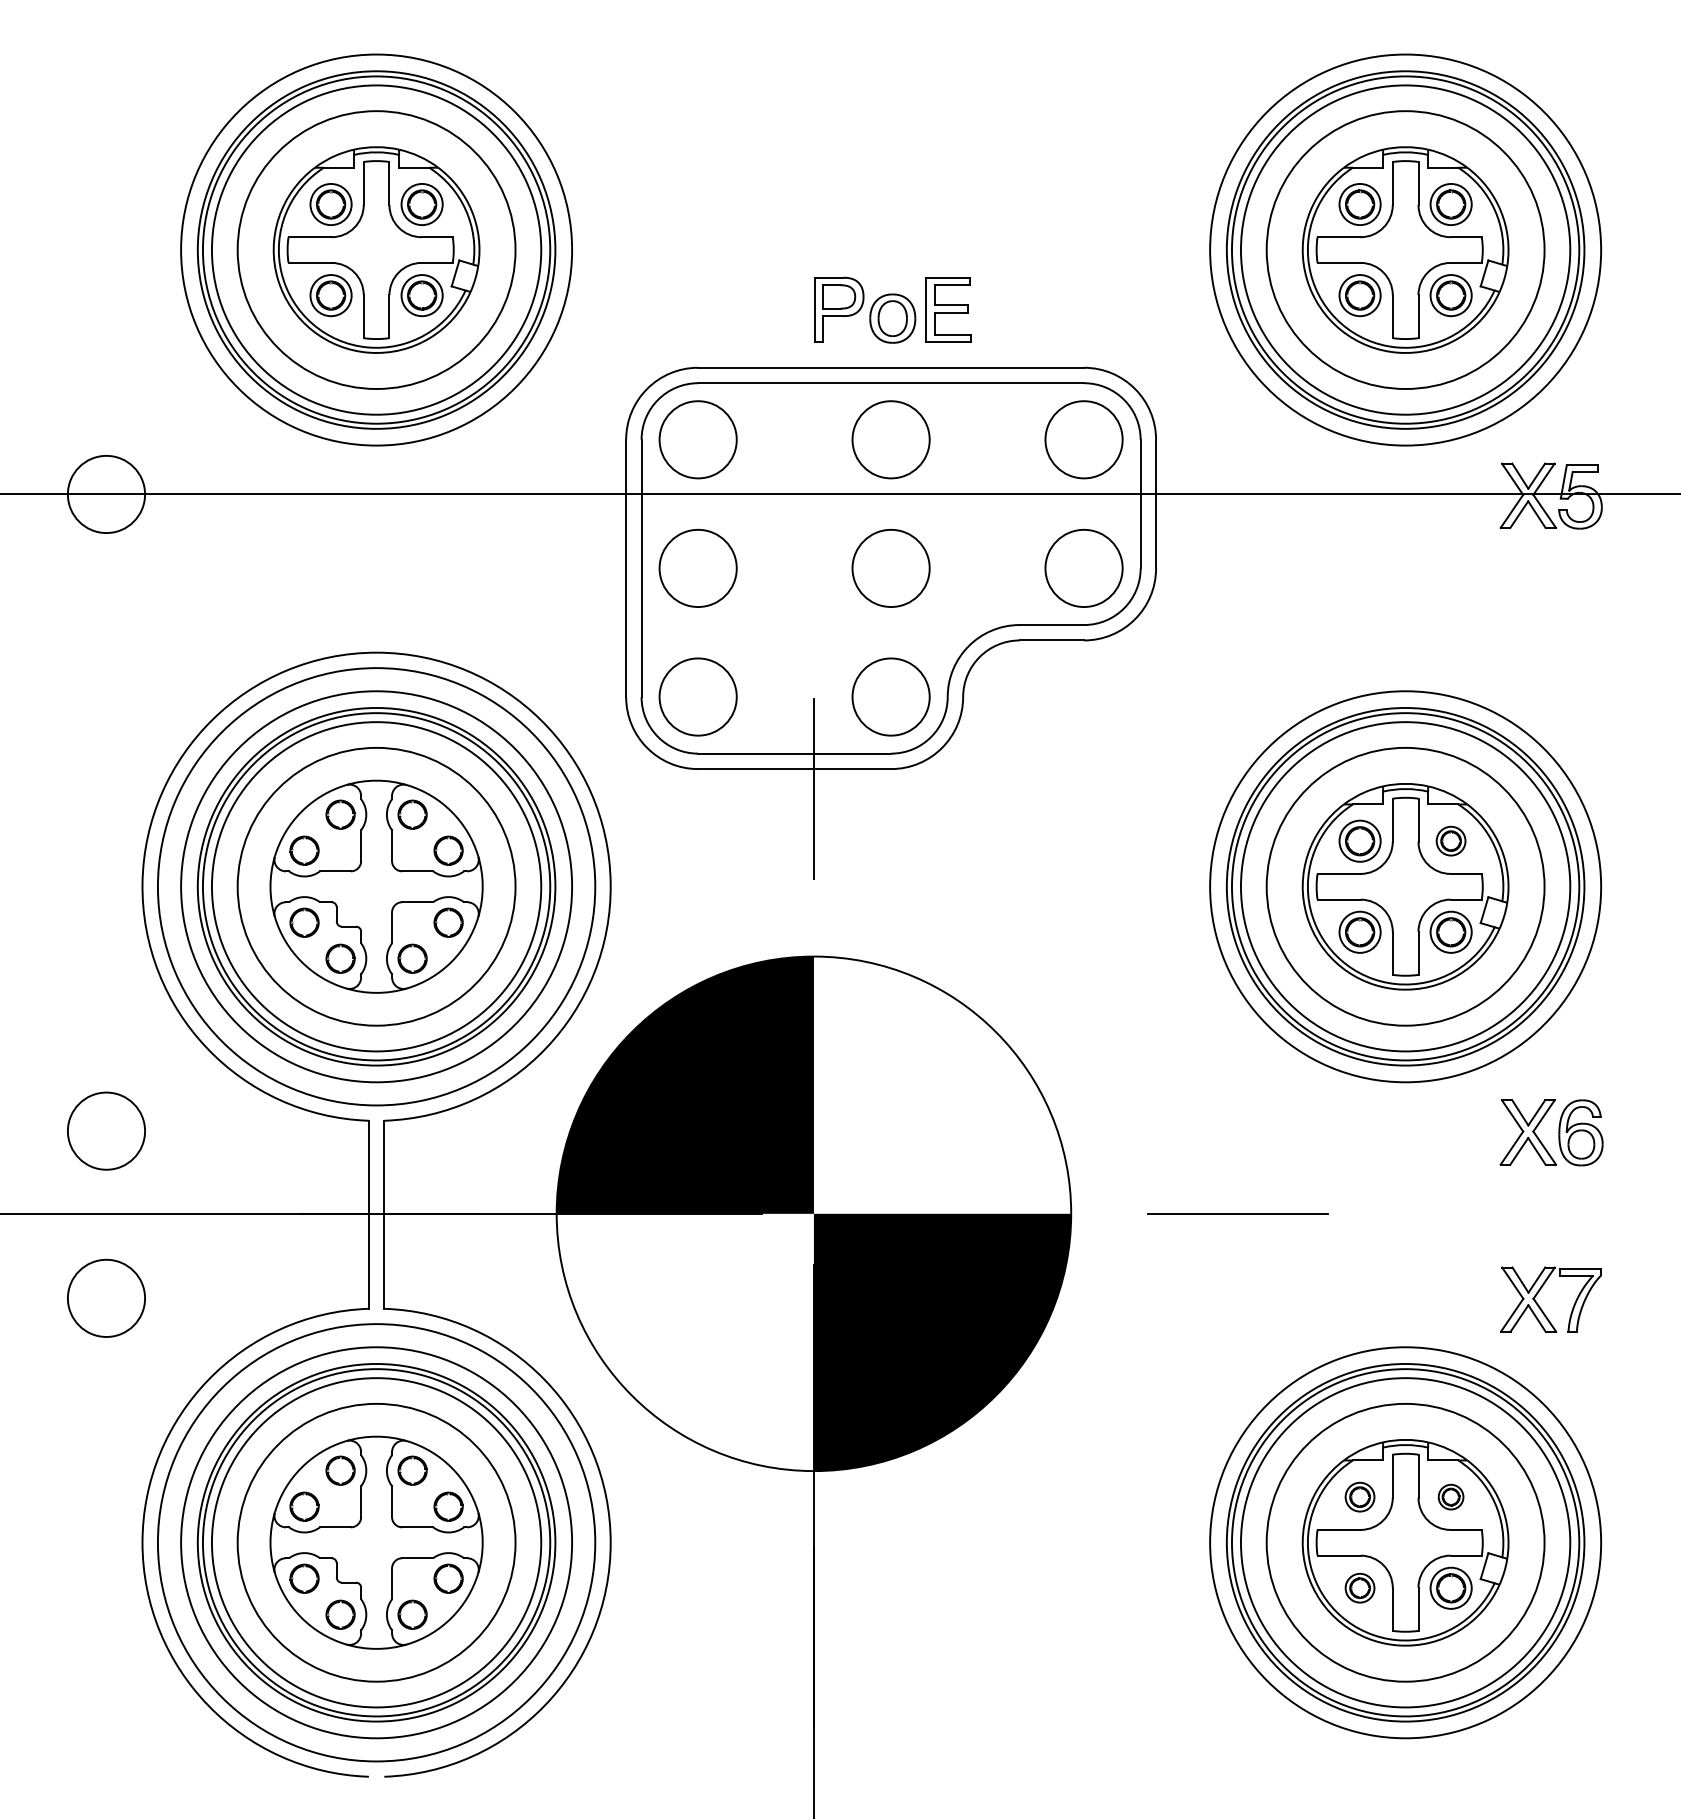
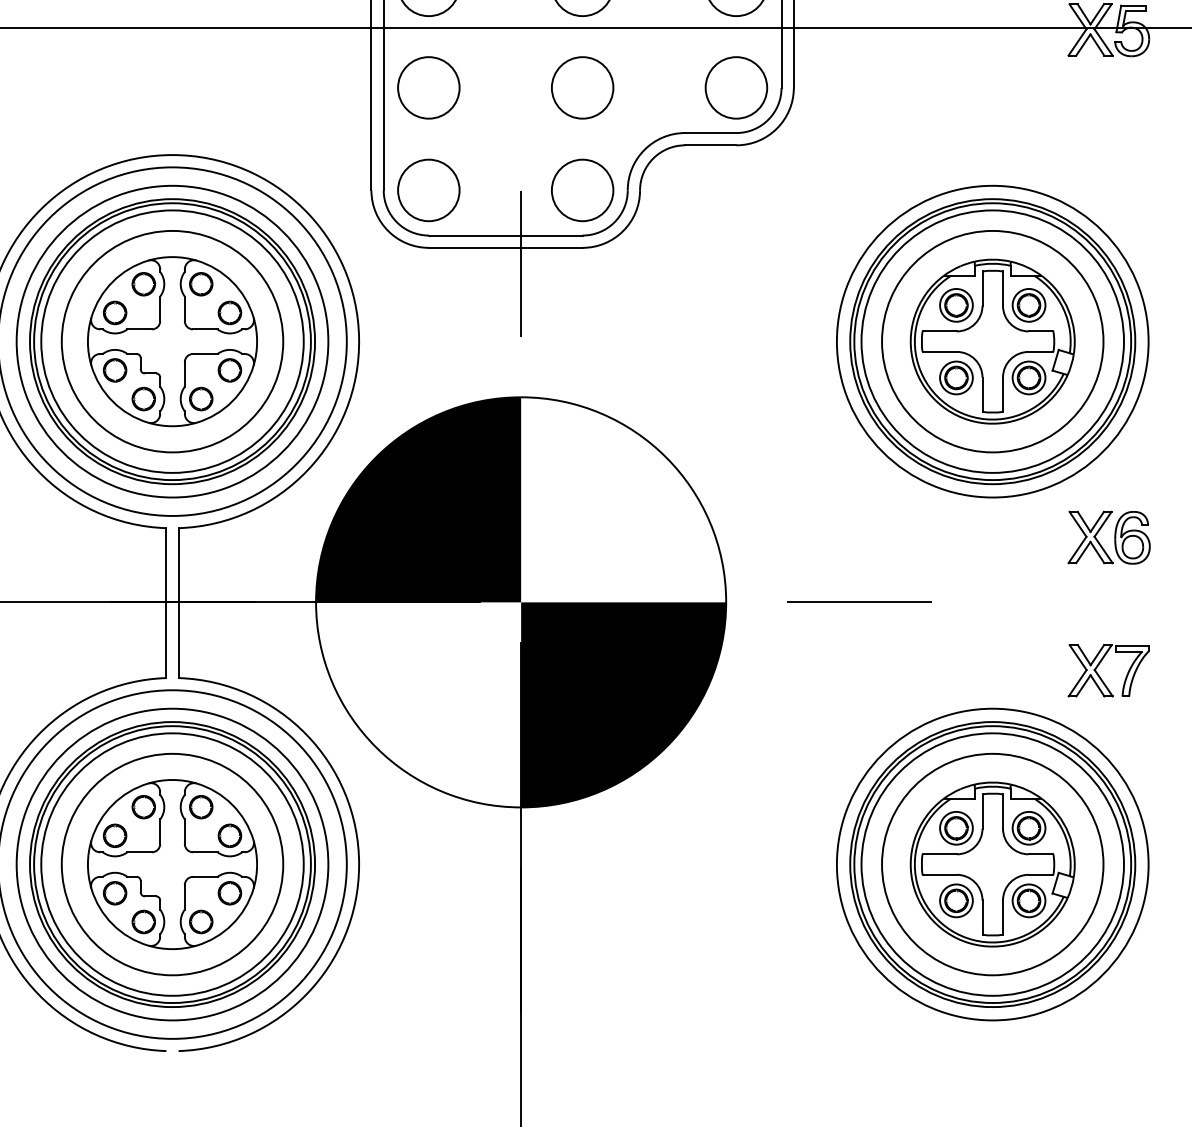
part: (1450, 840) -> (1028, 304), size x1.43
part: (1359, 1496) -> (955, 827), size x1.43
part: (1450, 1496) -> (1028, 827), size x1.67
part: (1359, 1587) -> (955, 900), size x1.43

